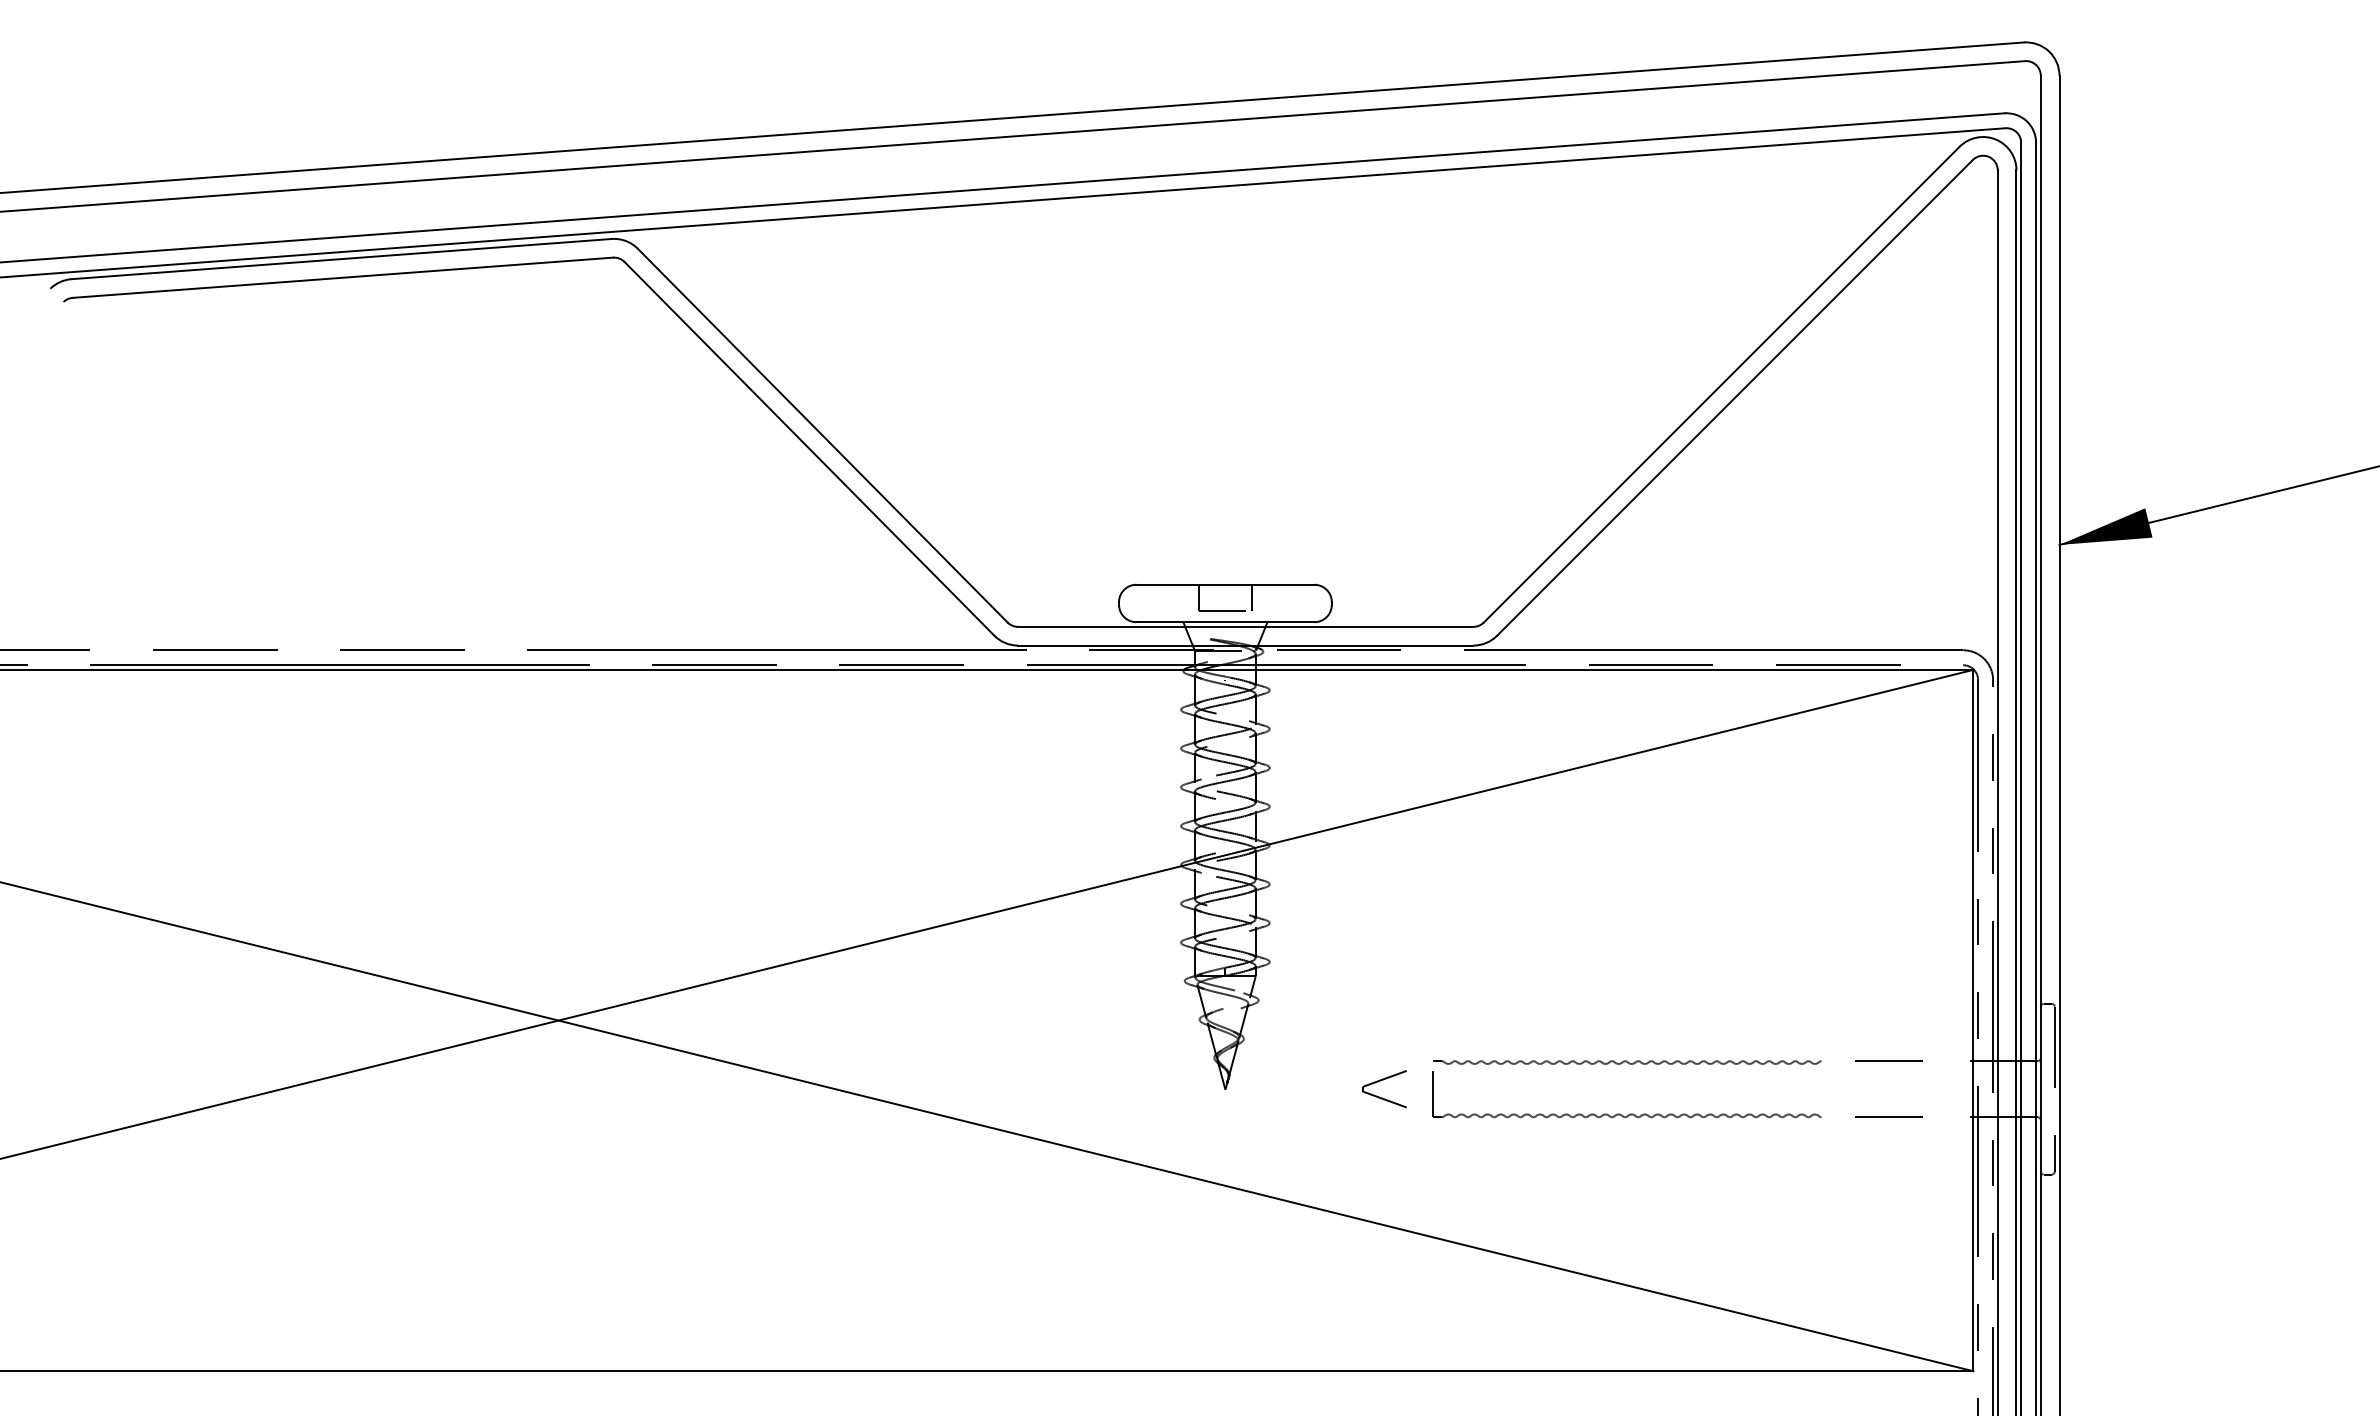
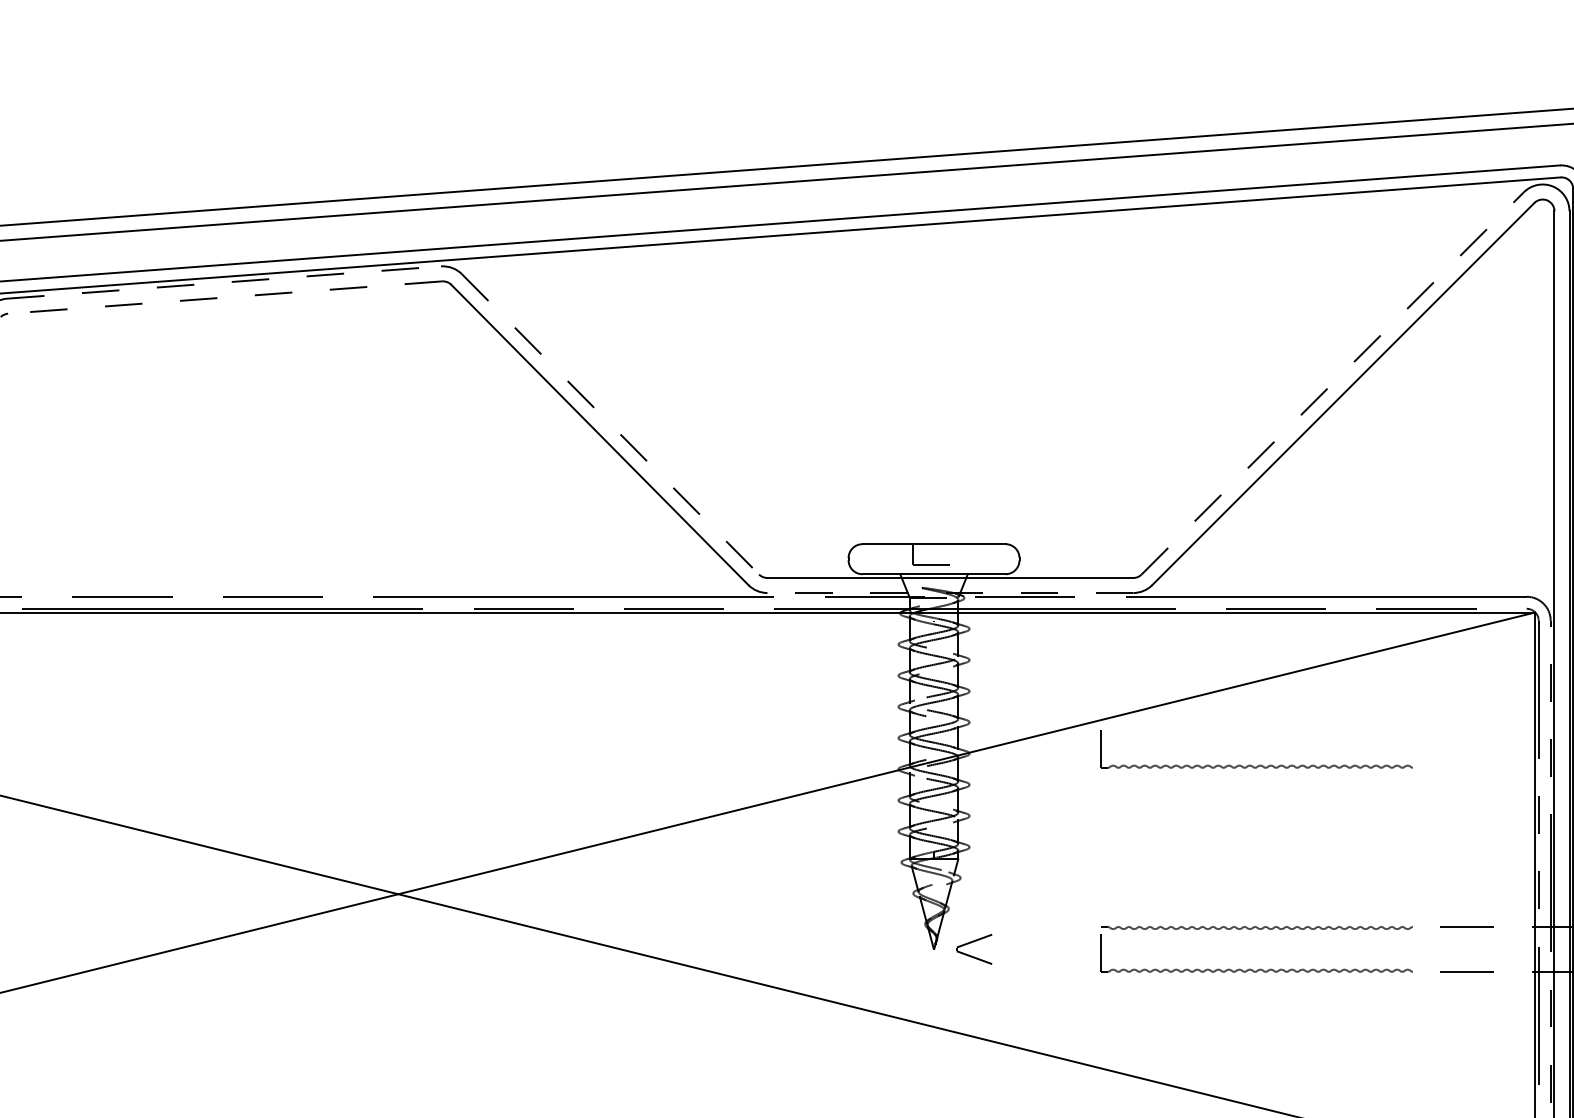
line: (341, 259) -> (223, 282), solid -> dashed
line: (342, 277) -> (224, 297), solid -> dashed
line: (1722, 384) -> (1333, 383), solid -> dashed
line: (822, 435) -> (610, 424), solid -> dashed
line: (1251, 597) -> (954, 554), removed
line: (1245, 645) -> (950, 592), solid -> dashed
part: (1630, 859) -> (1259, 764), added
part: (1382, 1097) -> (972, 956), moved

